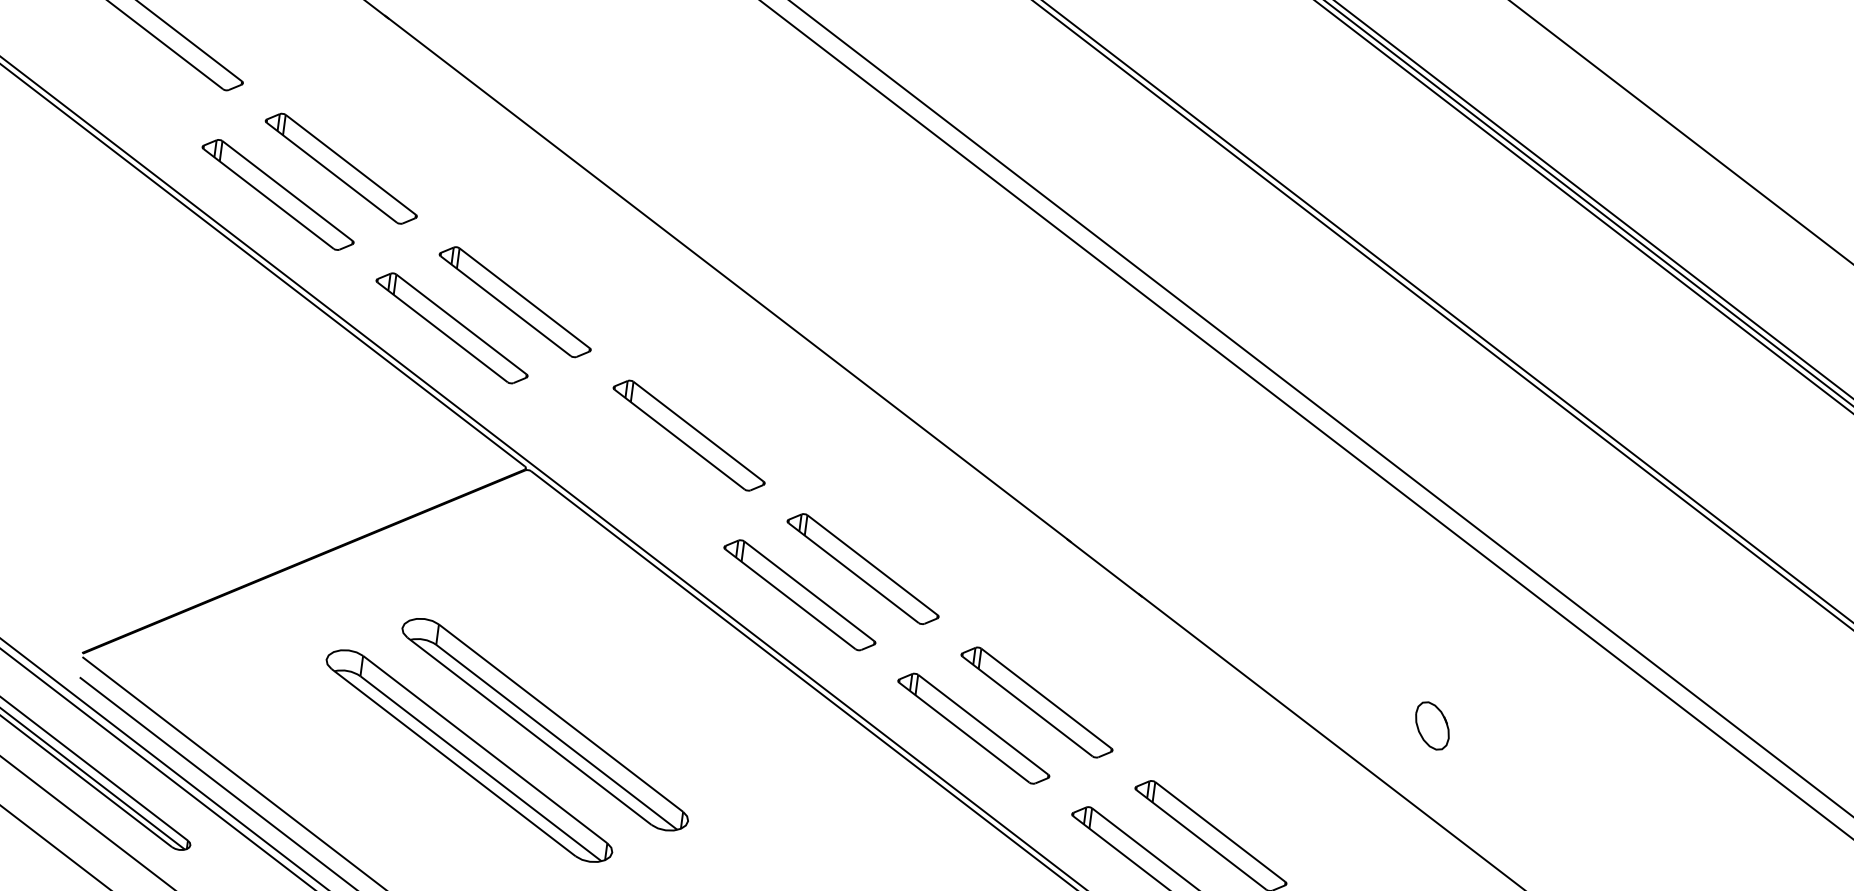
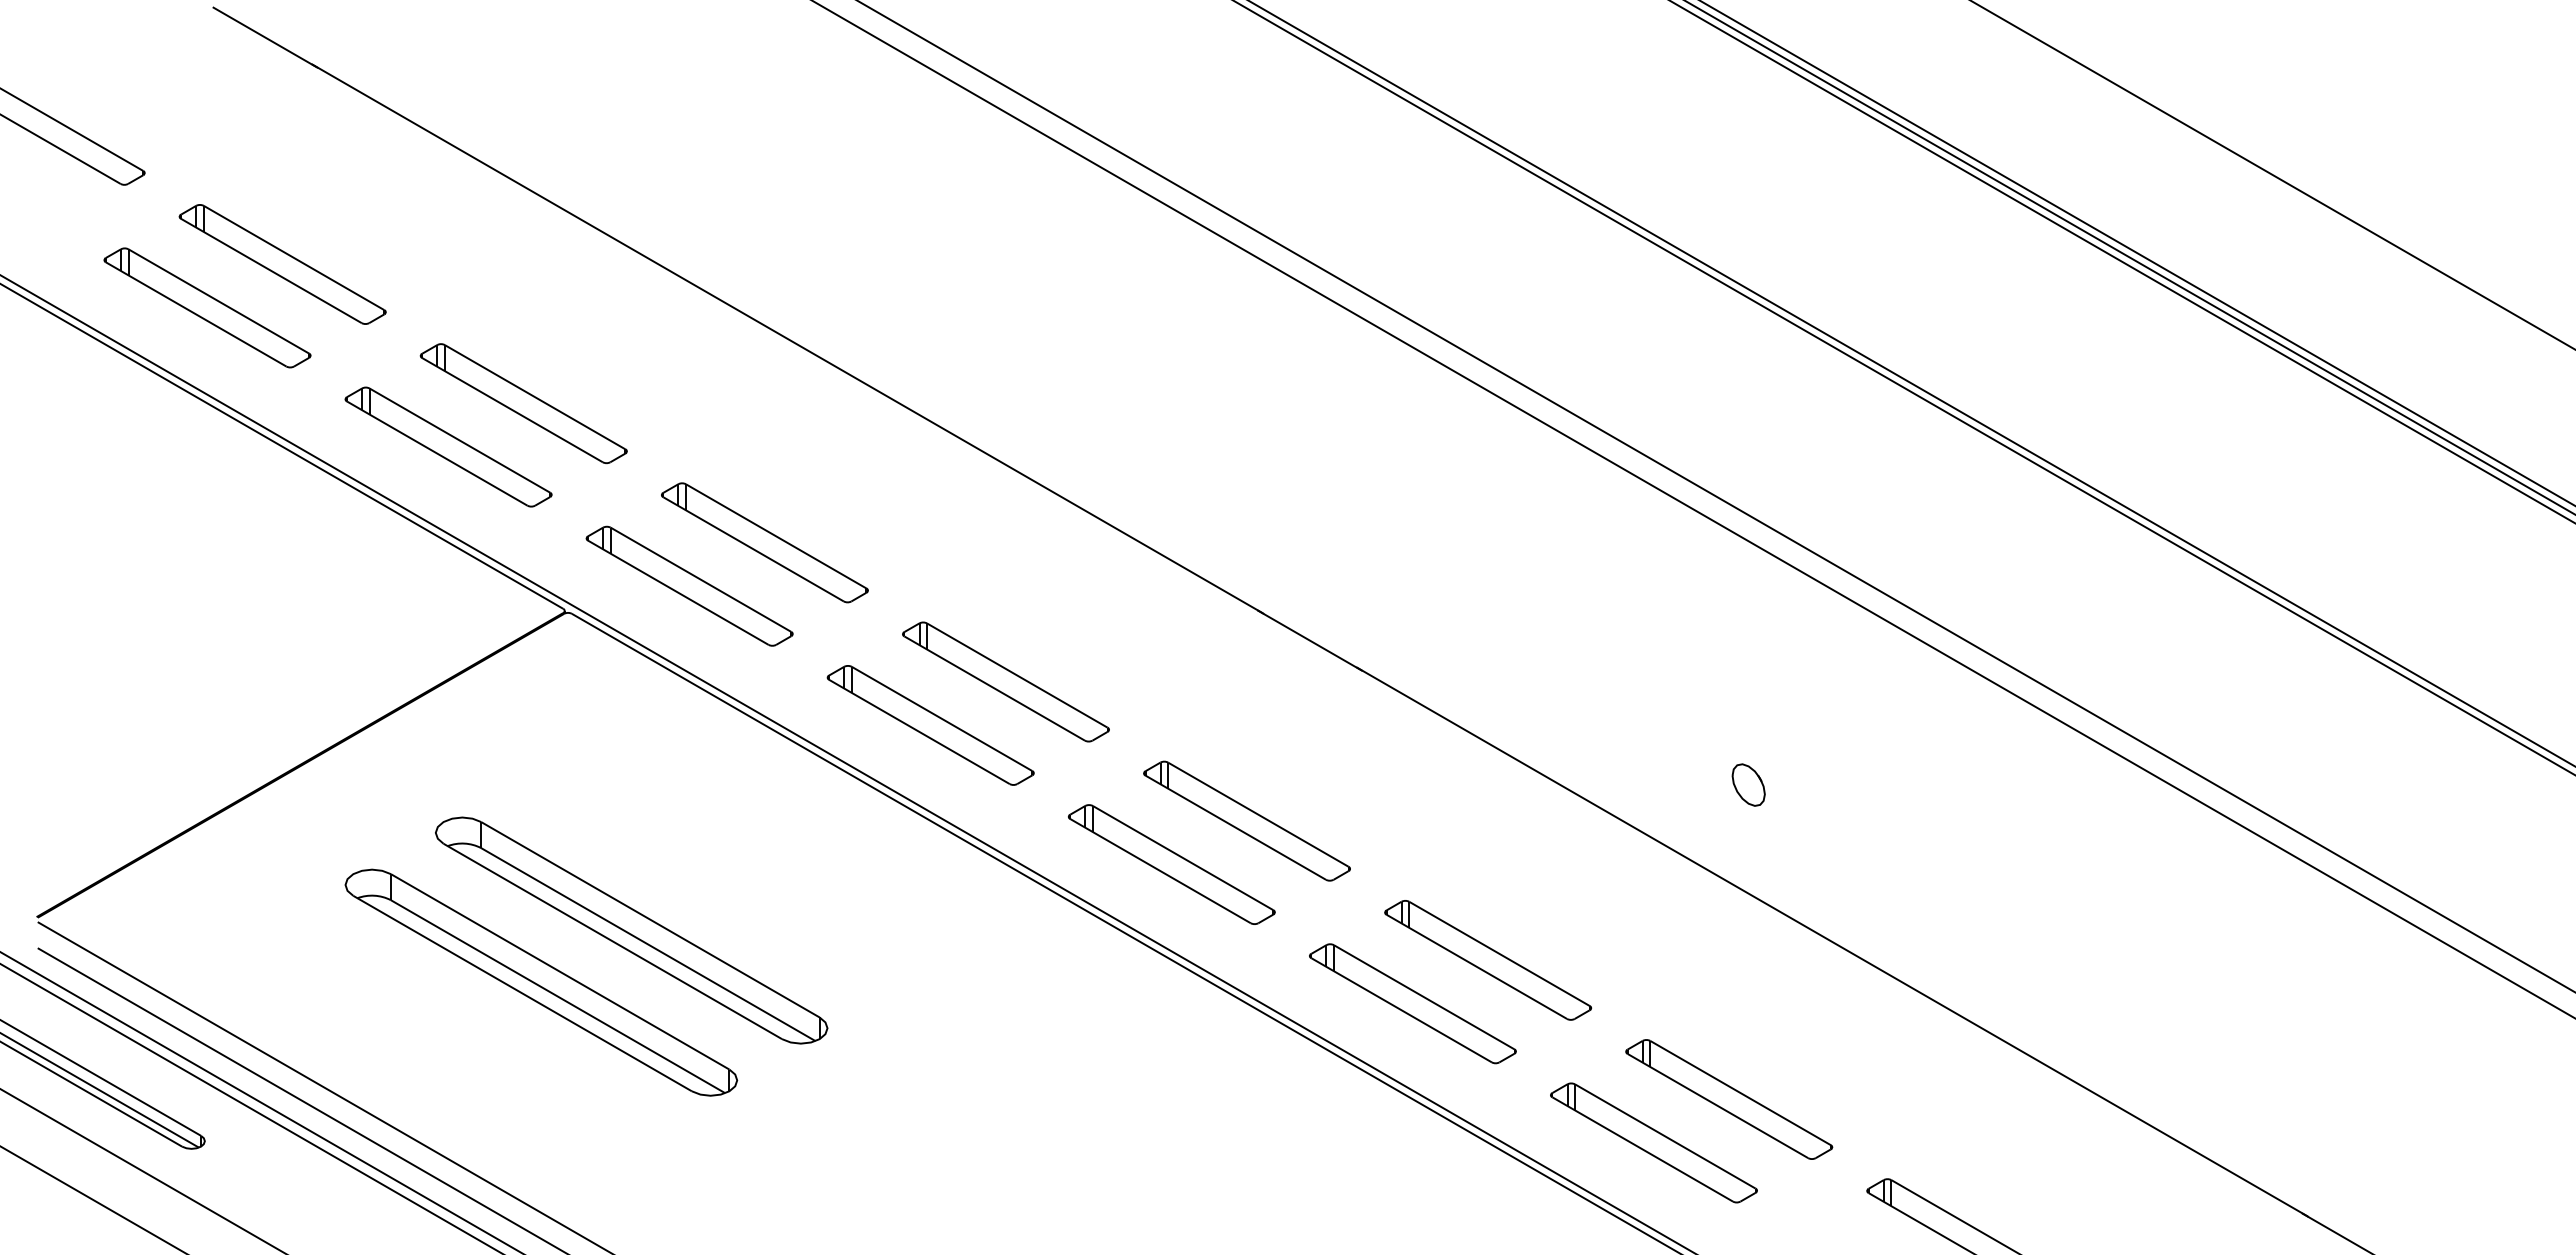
part: (625, 461) -> (689, 585), added
part: (1432, 725) -> (1748, 784), size x0.71

